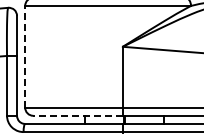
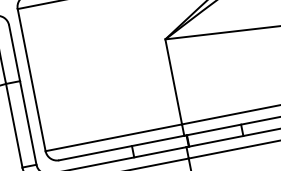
line: (25, 56) -> (32, 79), dashed -> solid
line: (78, 115) -> (122, 147), dashed -> solid

